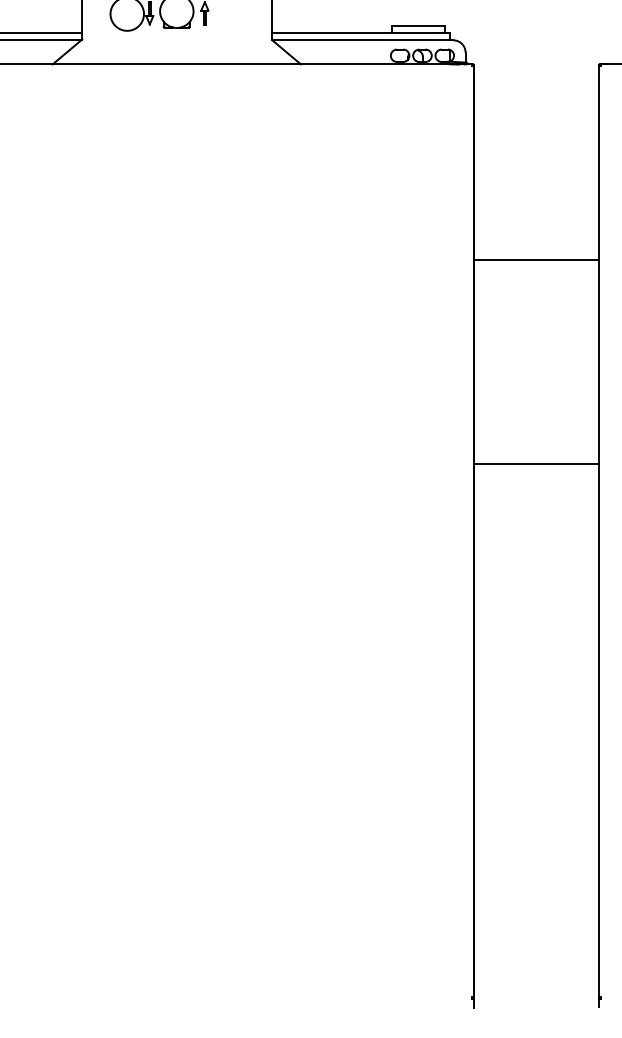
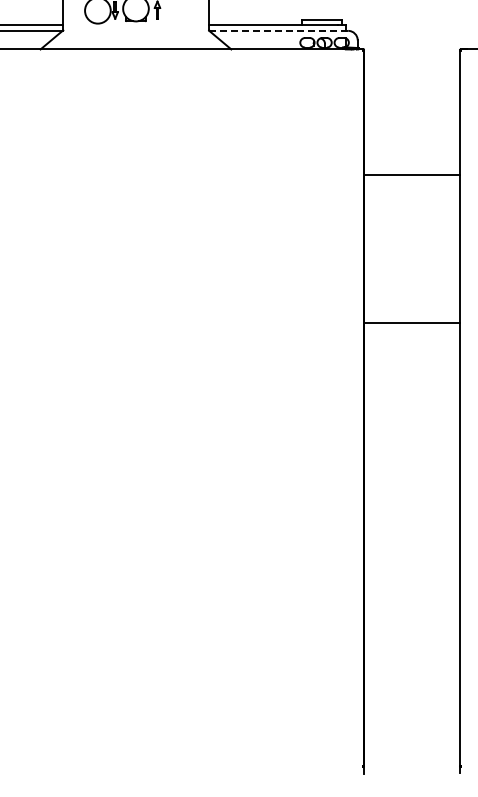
line: (363, 39) -> (279, 30), solid -> dashed
line: (535, 259) -> (411, 175), moved
line: (535, 464) -> (411, 323), moved

